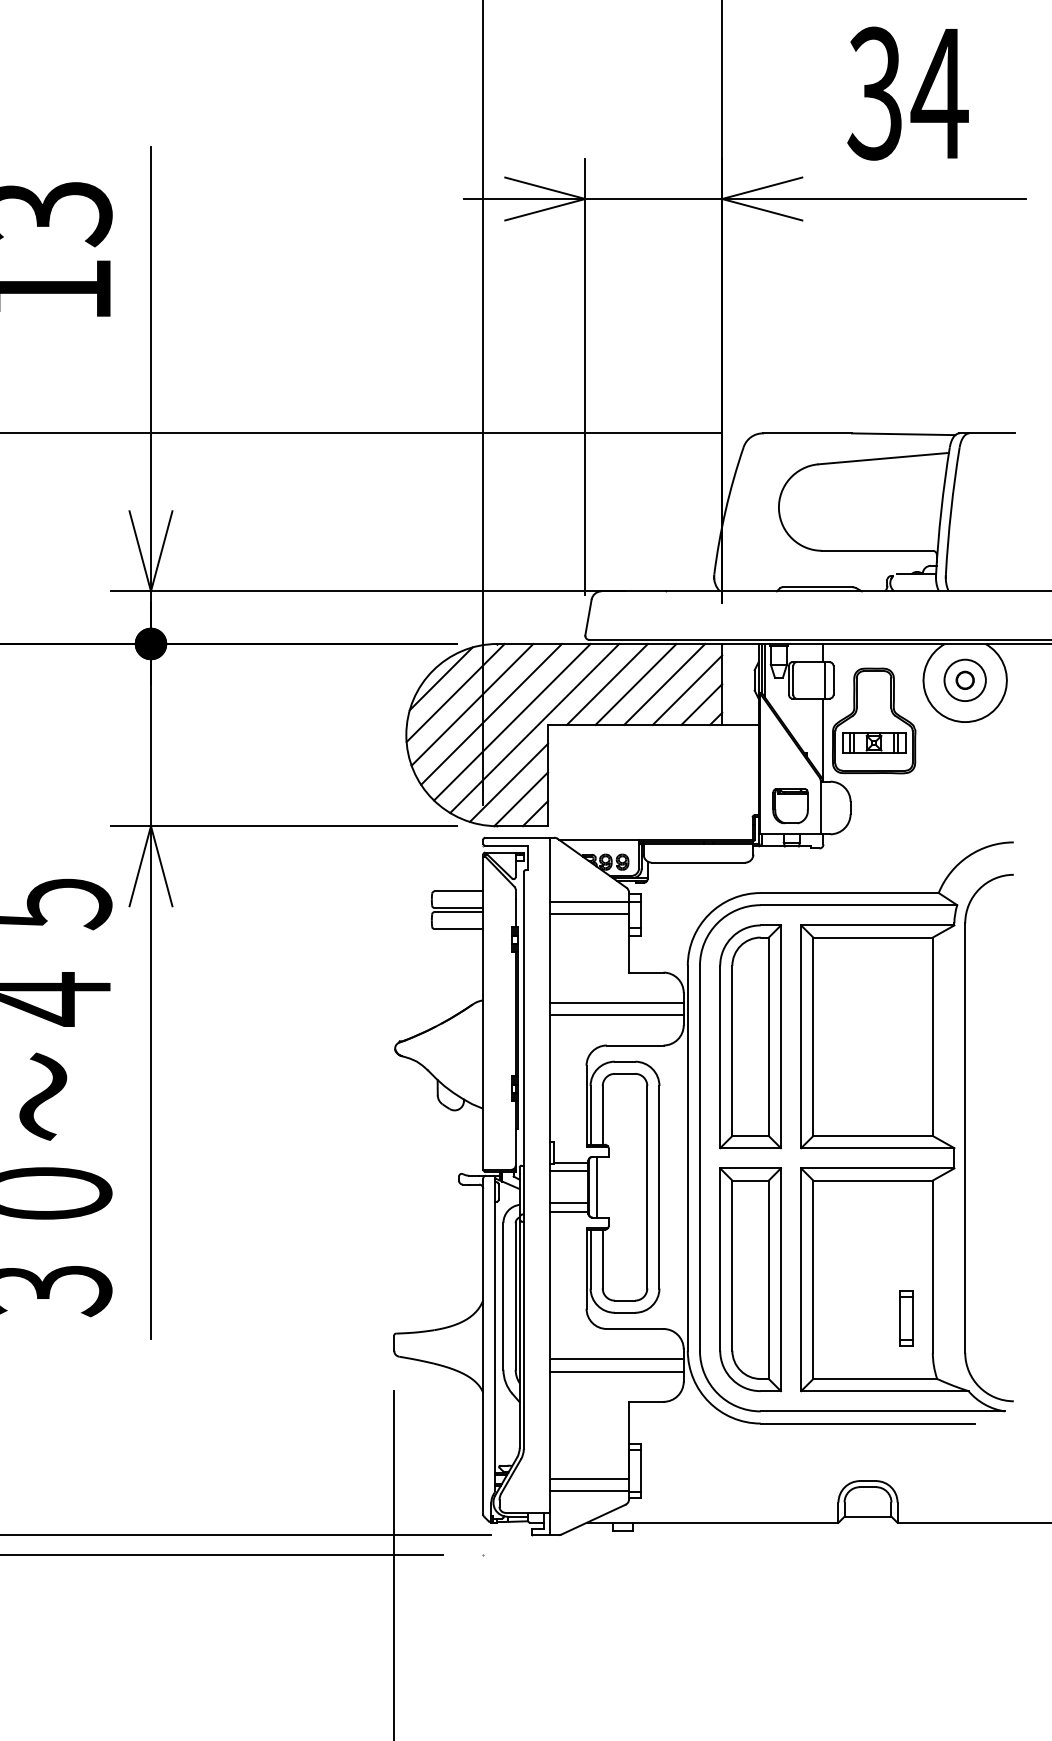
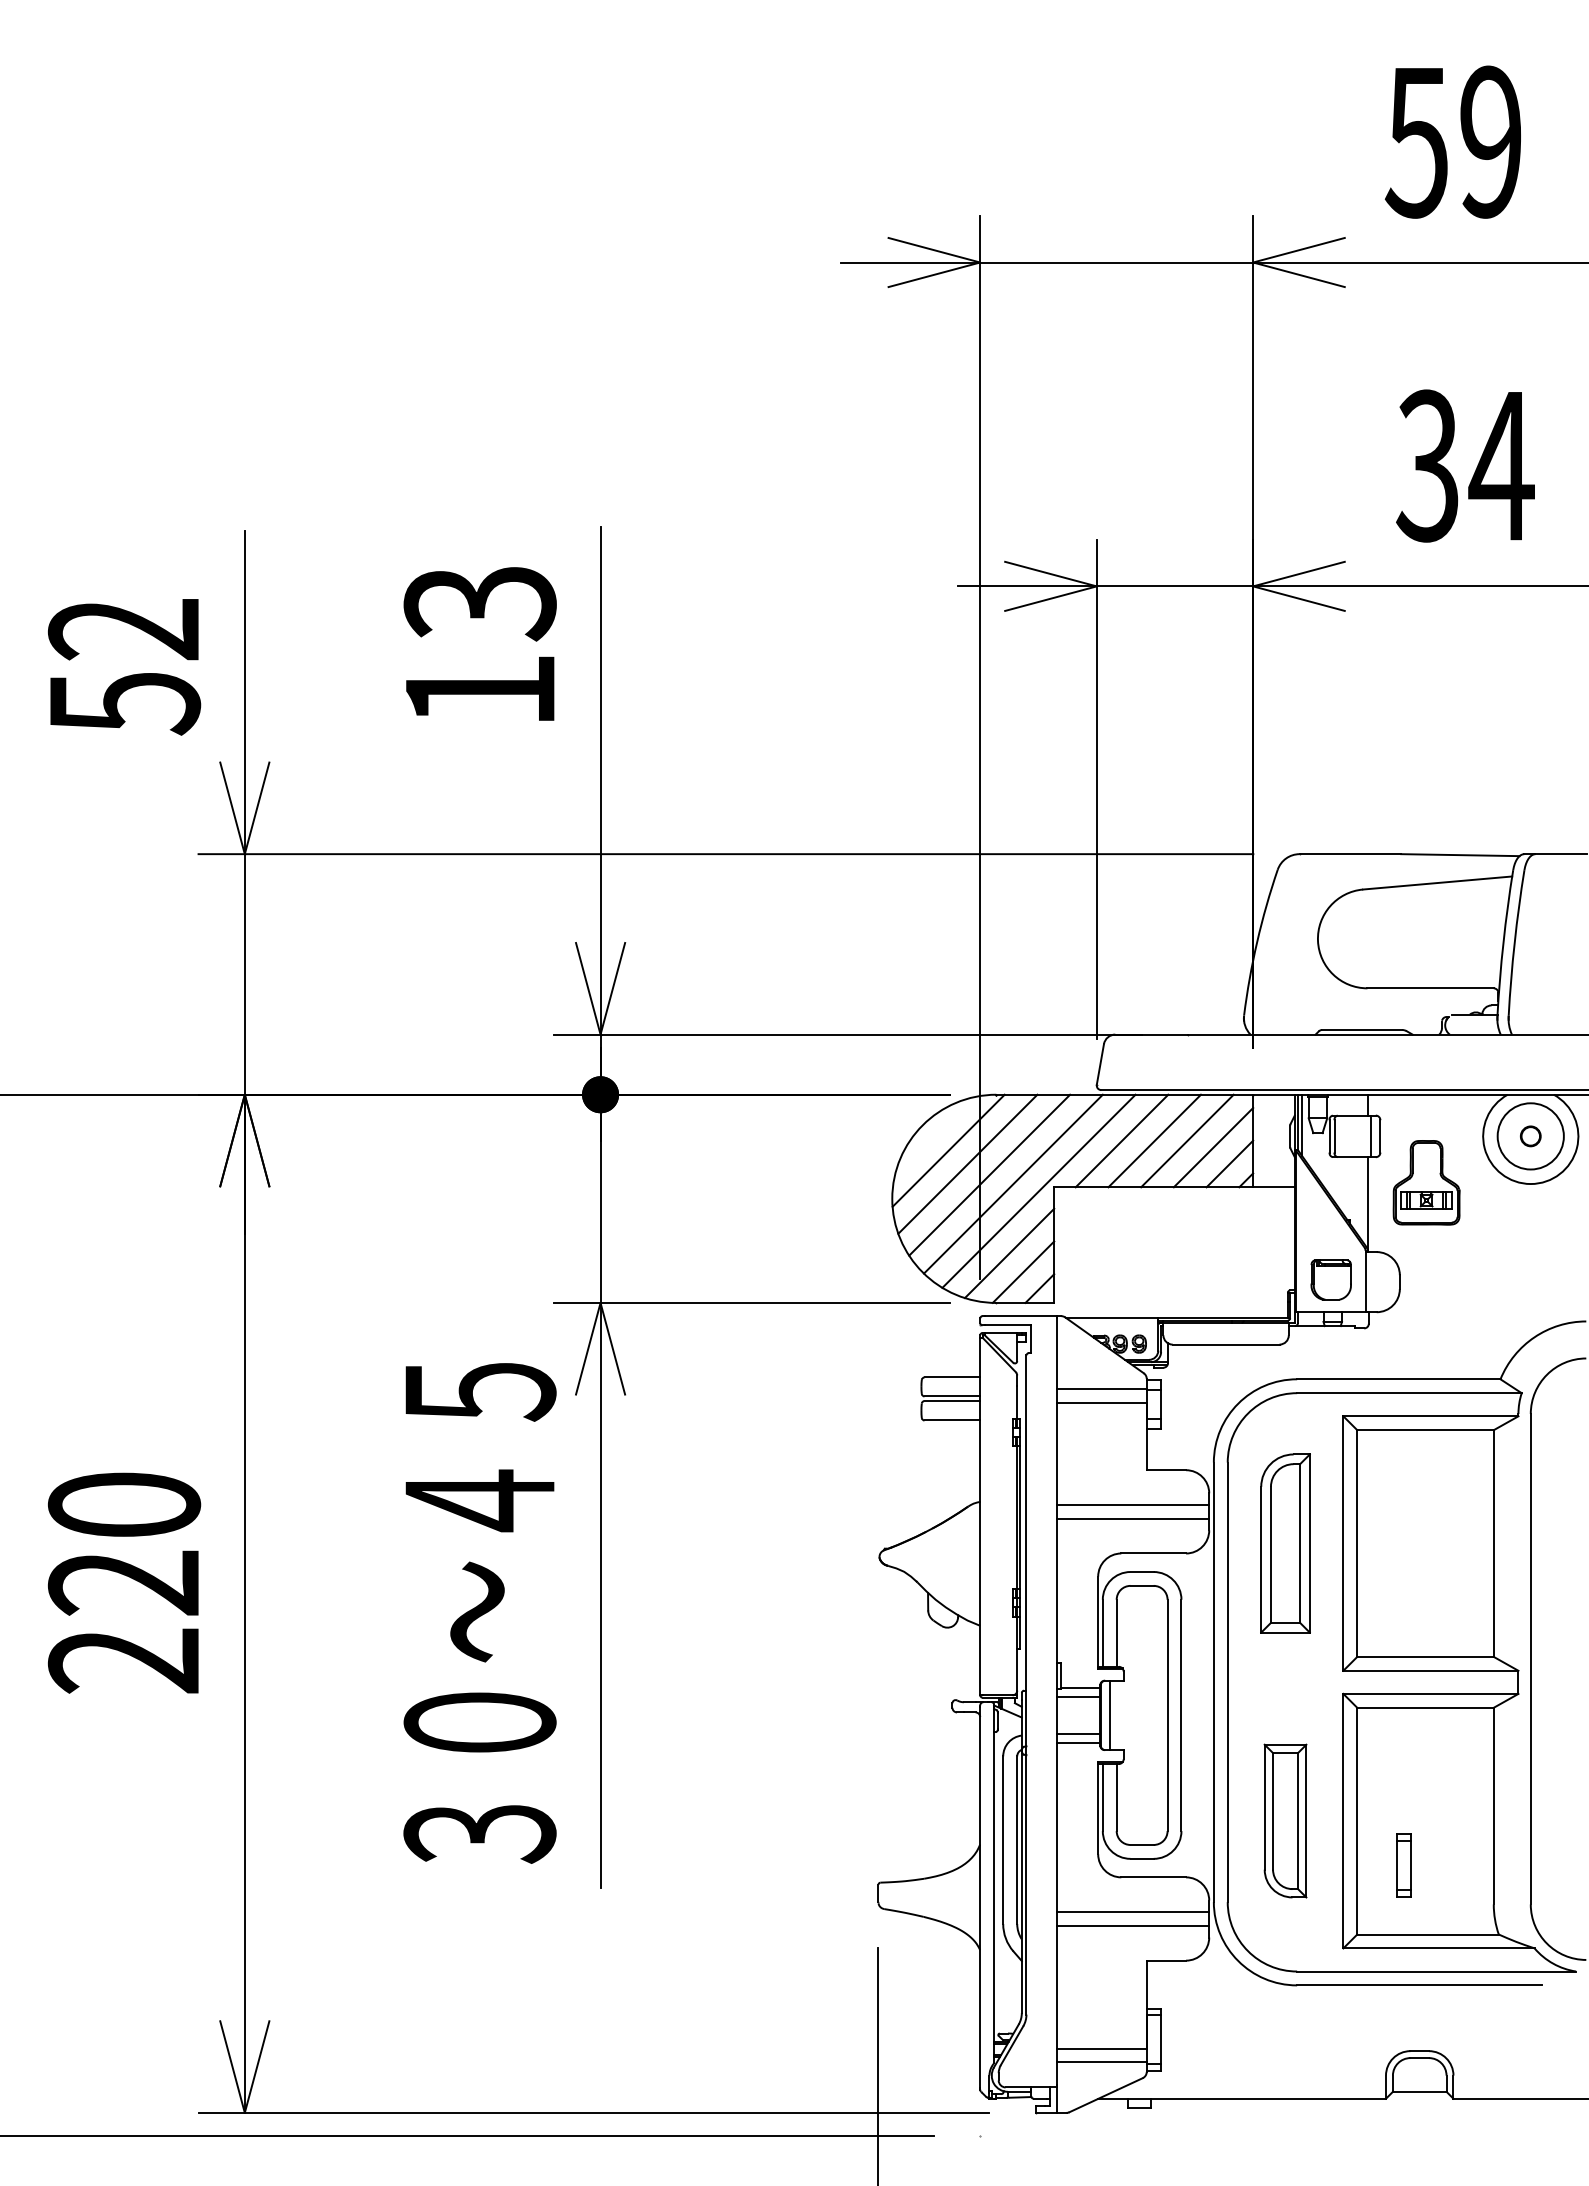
line: (441, 678) -> (932, 1134), removed
circle: (964, 680) -> (1530, 1136), size x1.4
part: (873, 720) -> (1426, 1182), size x0.7
part: (750, 1036) -> (1285, 1543), size x0.7
part: (750, 1279) -> (1285, 1820), size x0.6
part: (906, 1318) -> (1403, 1865), moved

